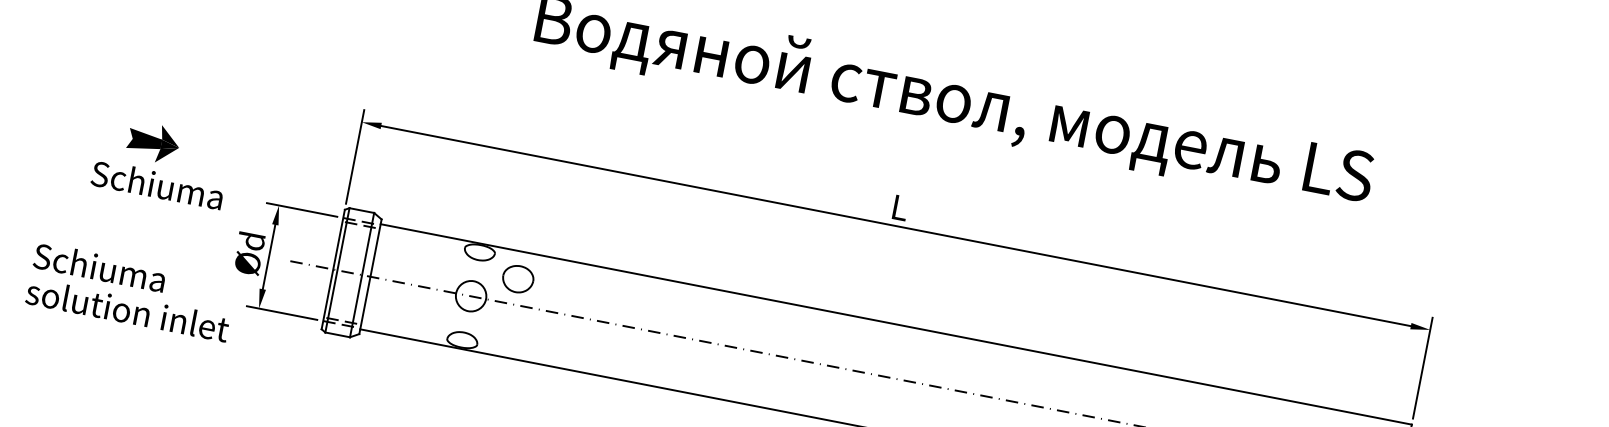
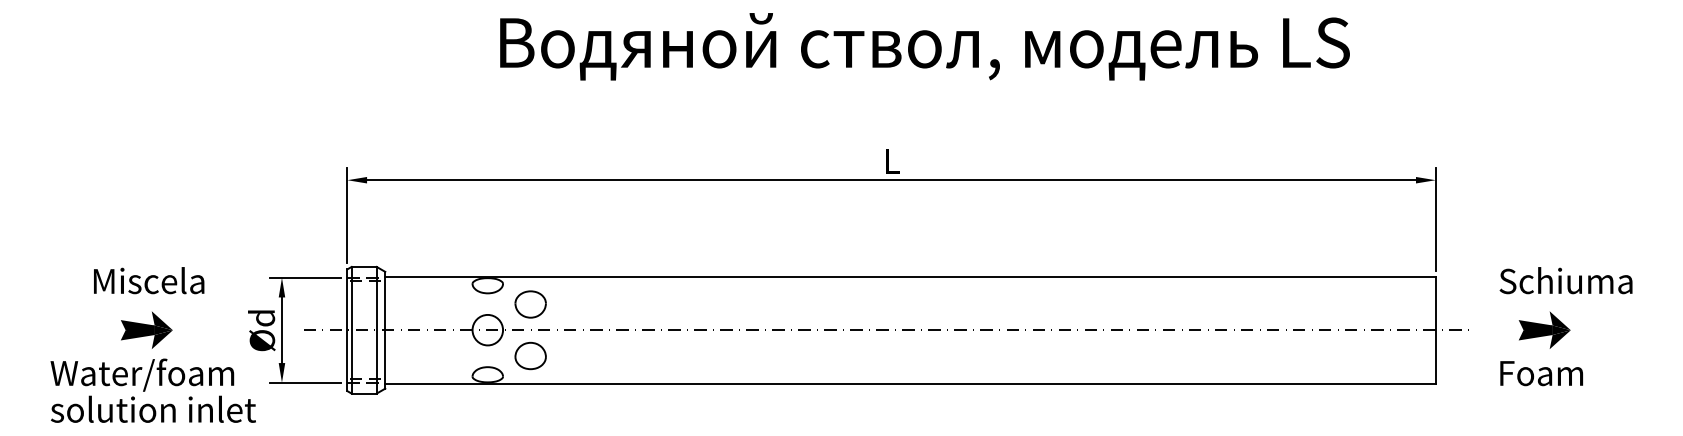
part: (153, 142) -> (146, 329), moved
text: (157, 184) -> (158, 280), Schiuma -> Miscela
text: (123, 273) -> (142, 374), Schiuma -> Water/foam
part: (508, 329) -> (530, 355), added

